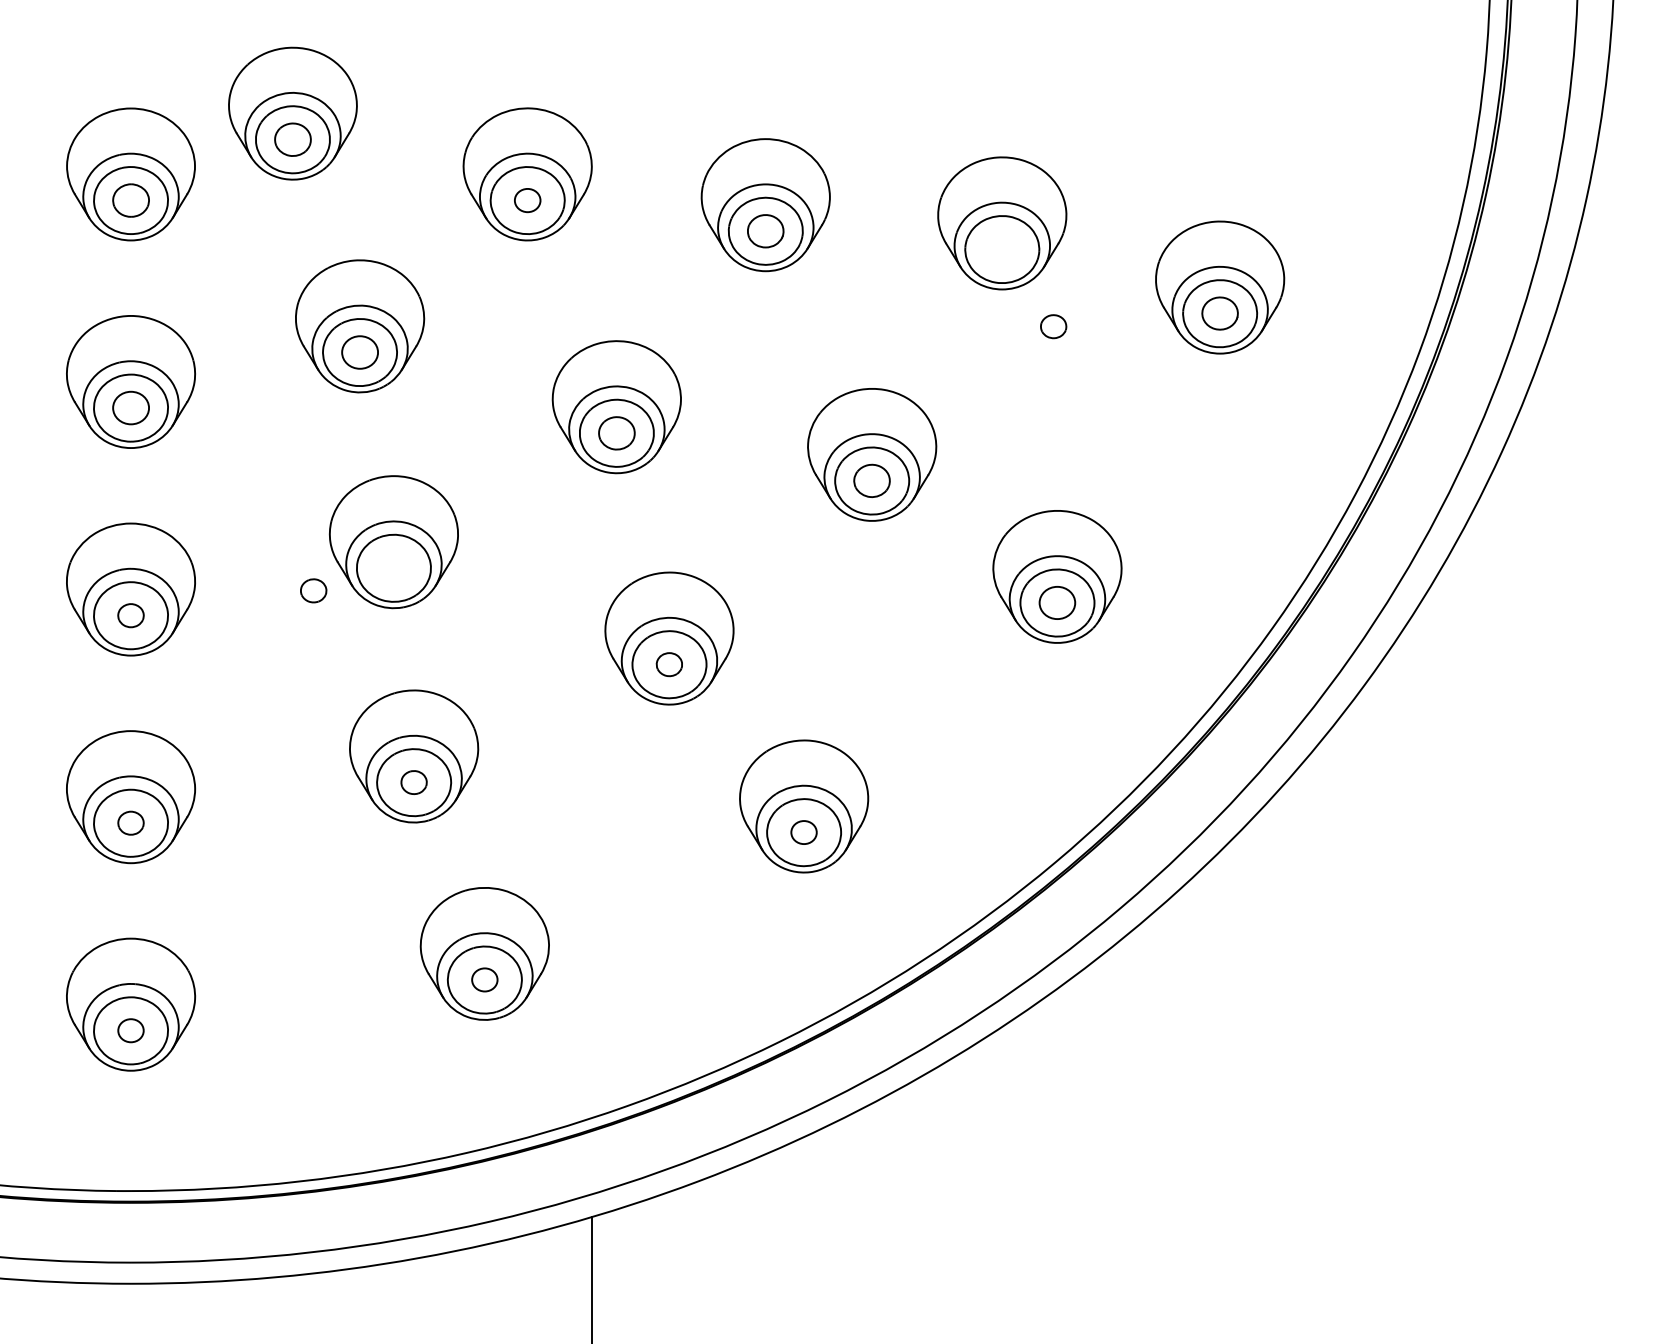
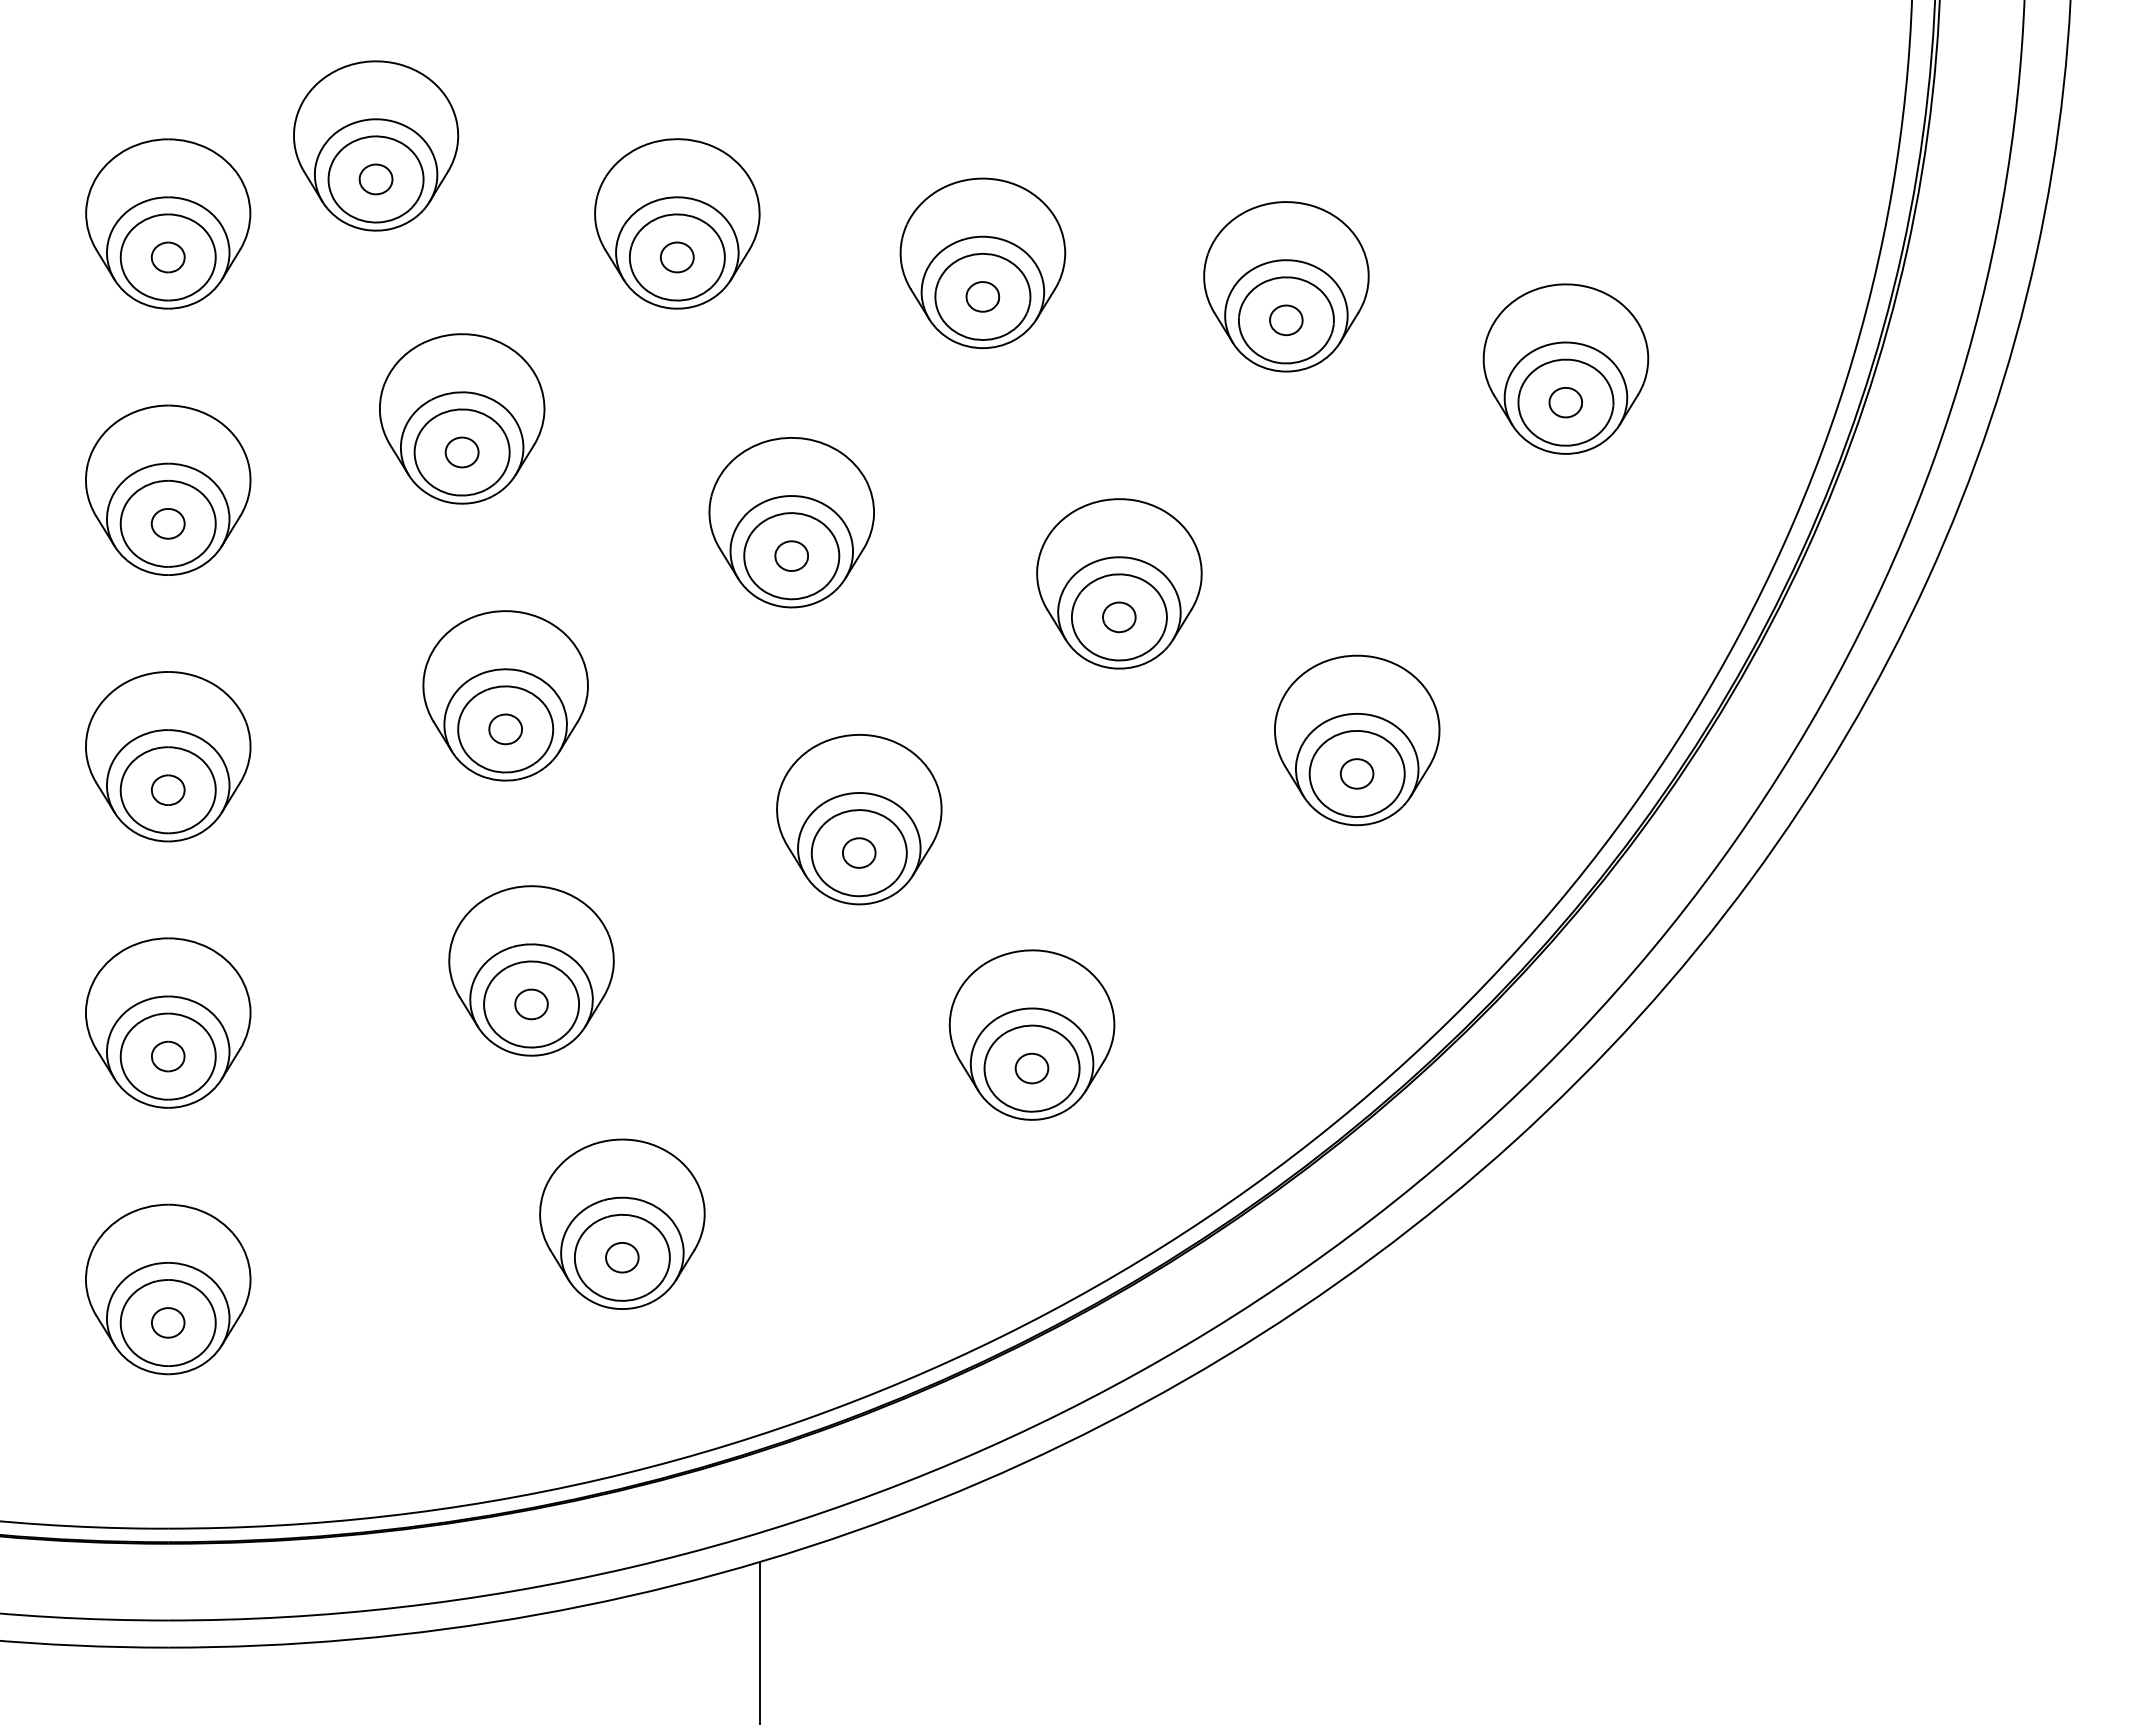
part: (292, 139) -> (375, 179), size x0.71
part: (130, 200) -> (167, 257), size x0.71
part: (765, 230) -> (982, 296), size x0.71
part: (1219, 313) -> (1565, 402), size x0.71
part: (1053, 326) -> (1286, 320), moved
part: (359, 352) -> (461, 452), size x0.71
part: (130, 407) -> (167, 523), size x0.71
part: (616, 432) -> (791, 555), size x0.71
part: (872, 481) -> (1119, 617), size x0.71
part: (313, 590) -> (505, 729), moved
part: (1056, 602) -> (1356, 773), size x0.71

